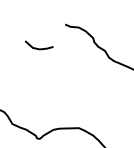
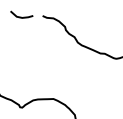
line: (38, 47) -> (21, 16), moved

